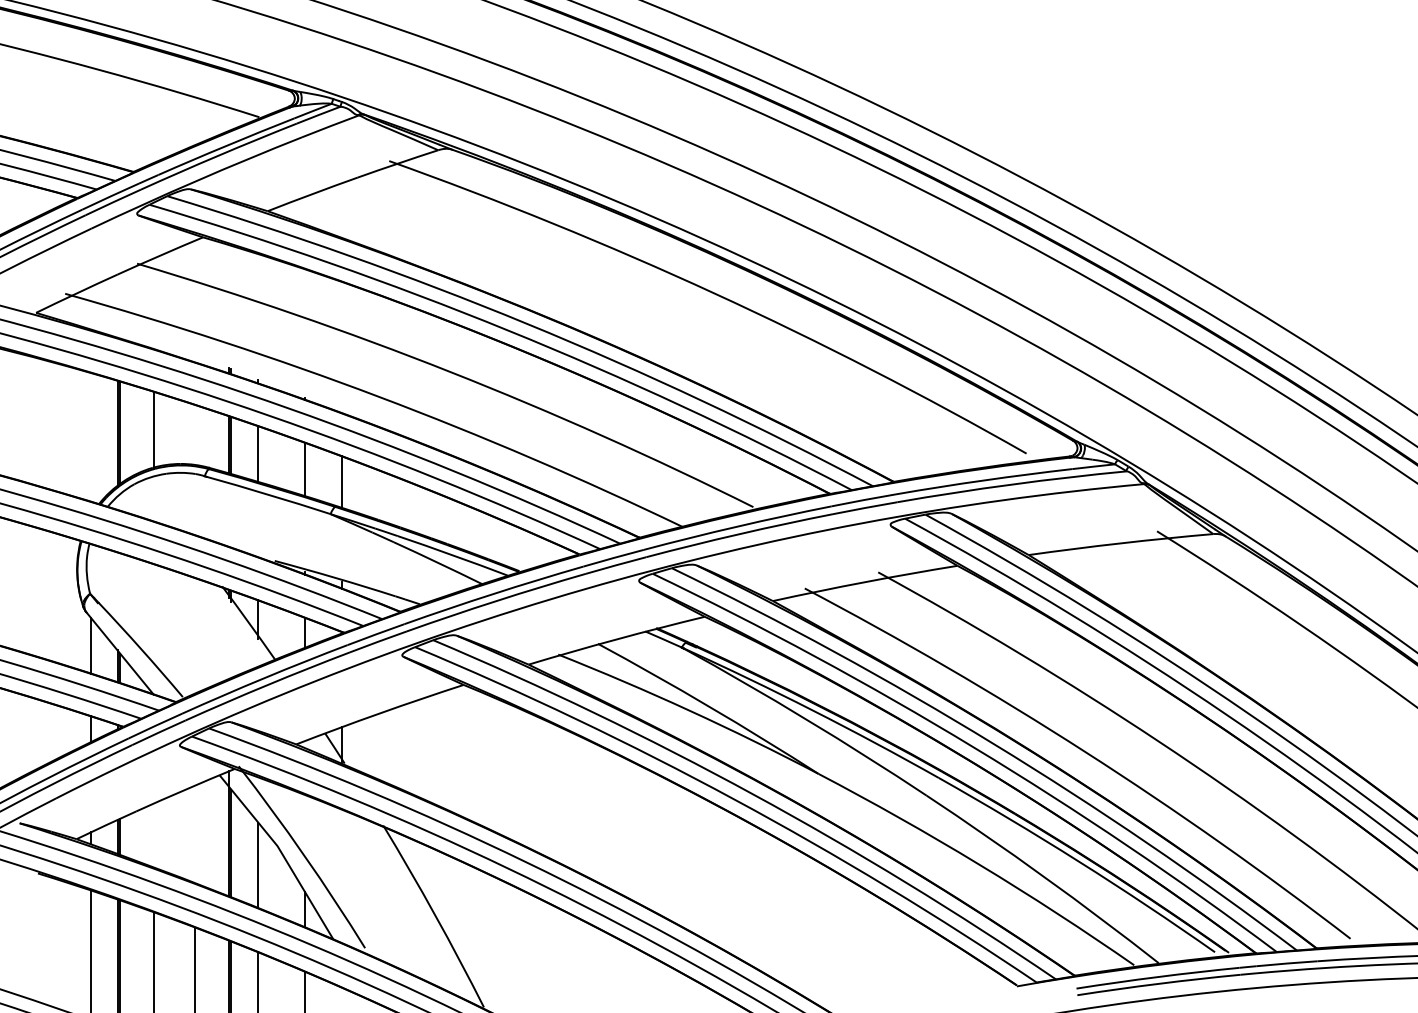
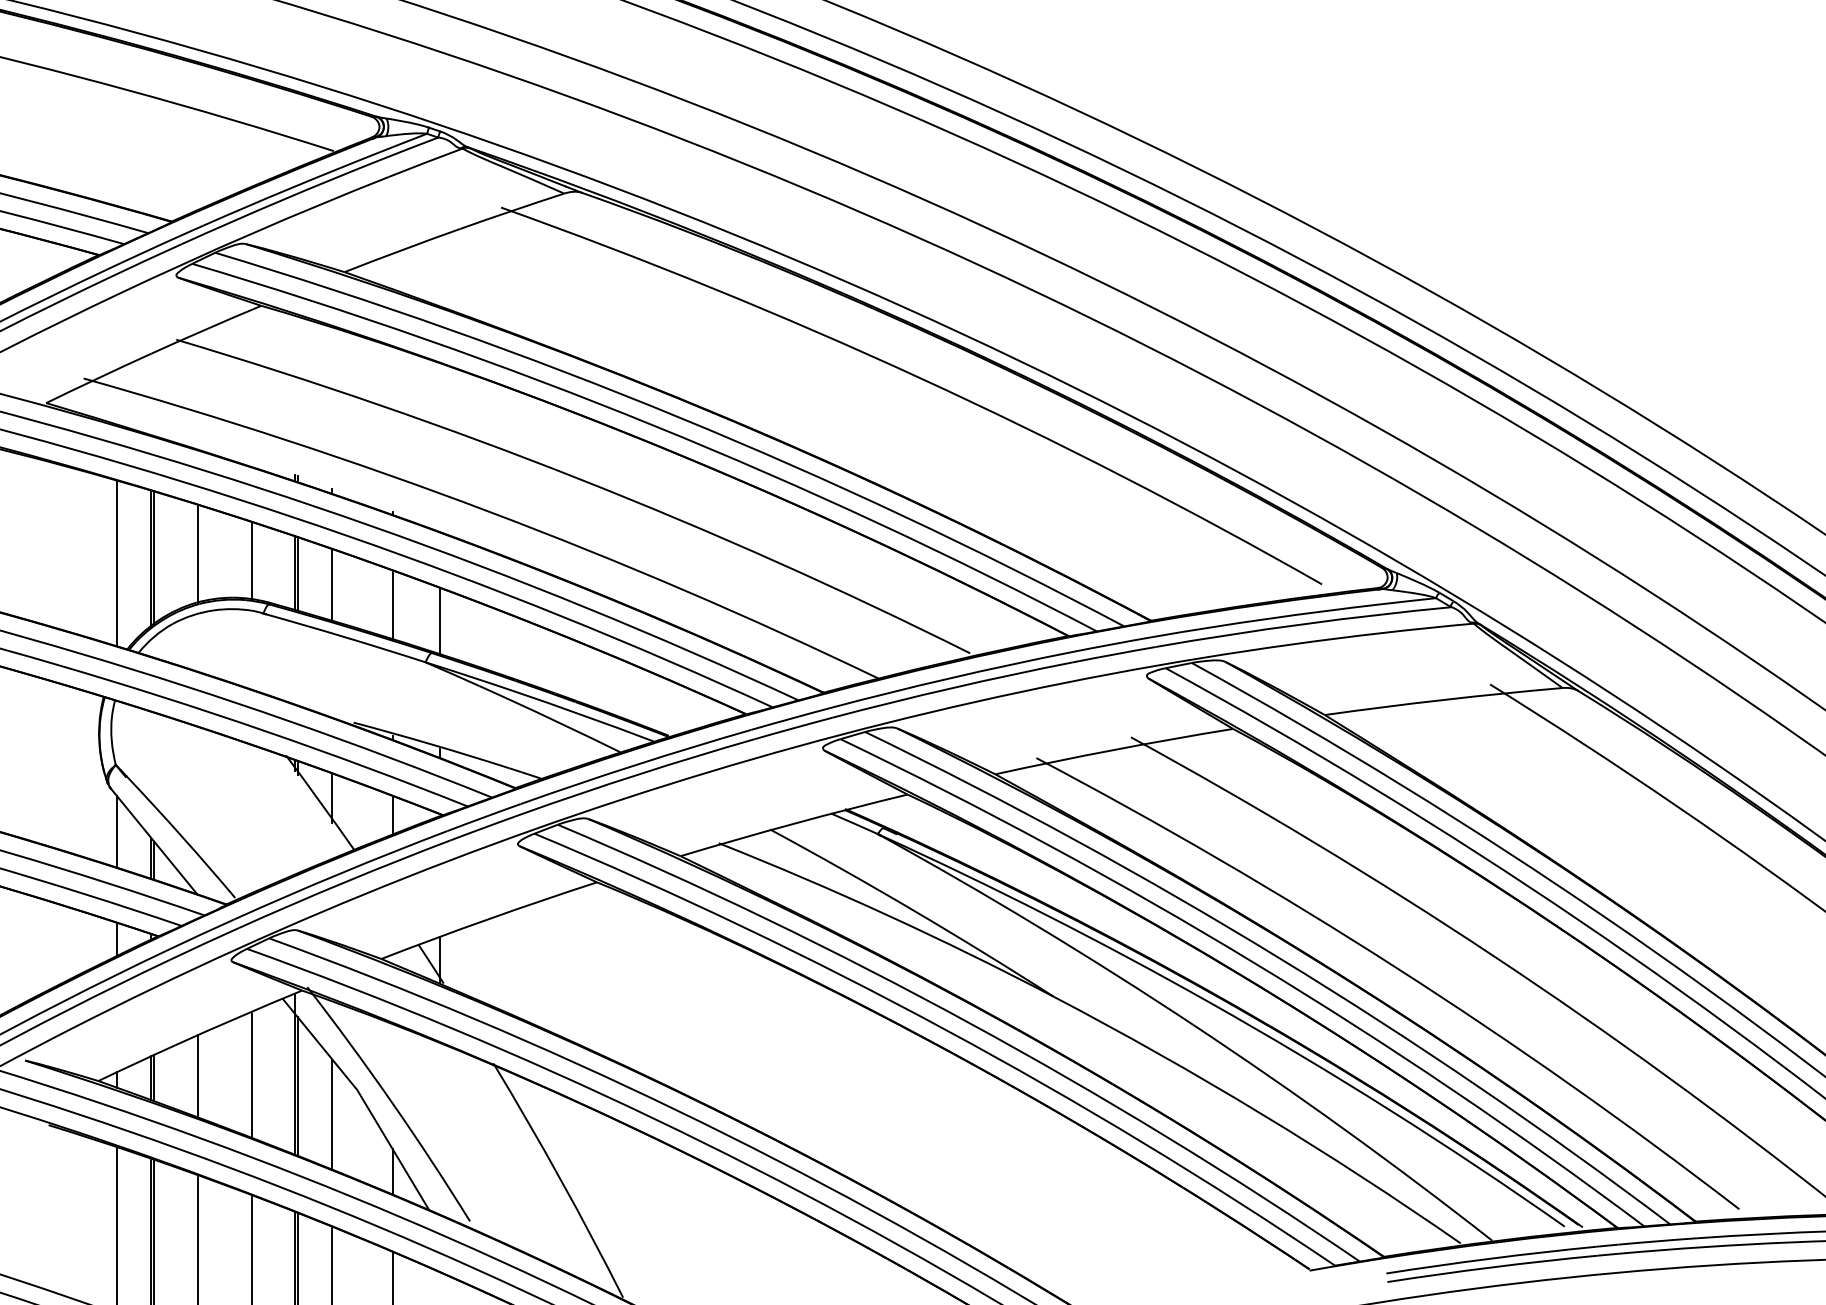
line: (195, 435) -> (251, 561), added
line: (90, 437) -> (116, 563), added
line: (195, 834) -> (251, 1074), added
line: (153, 835) -> (197, 1076), added

